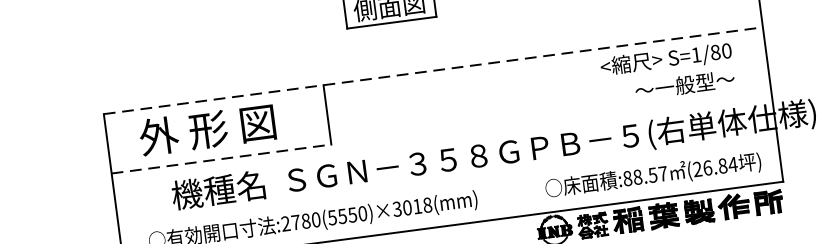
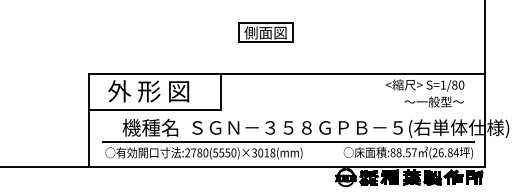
line: (434, 69) -> (287, 73), dashed -> solid
line: (222, 158) -> (155, 109), dashed -> solid
line: (451, 184) -> (288, 142), added

